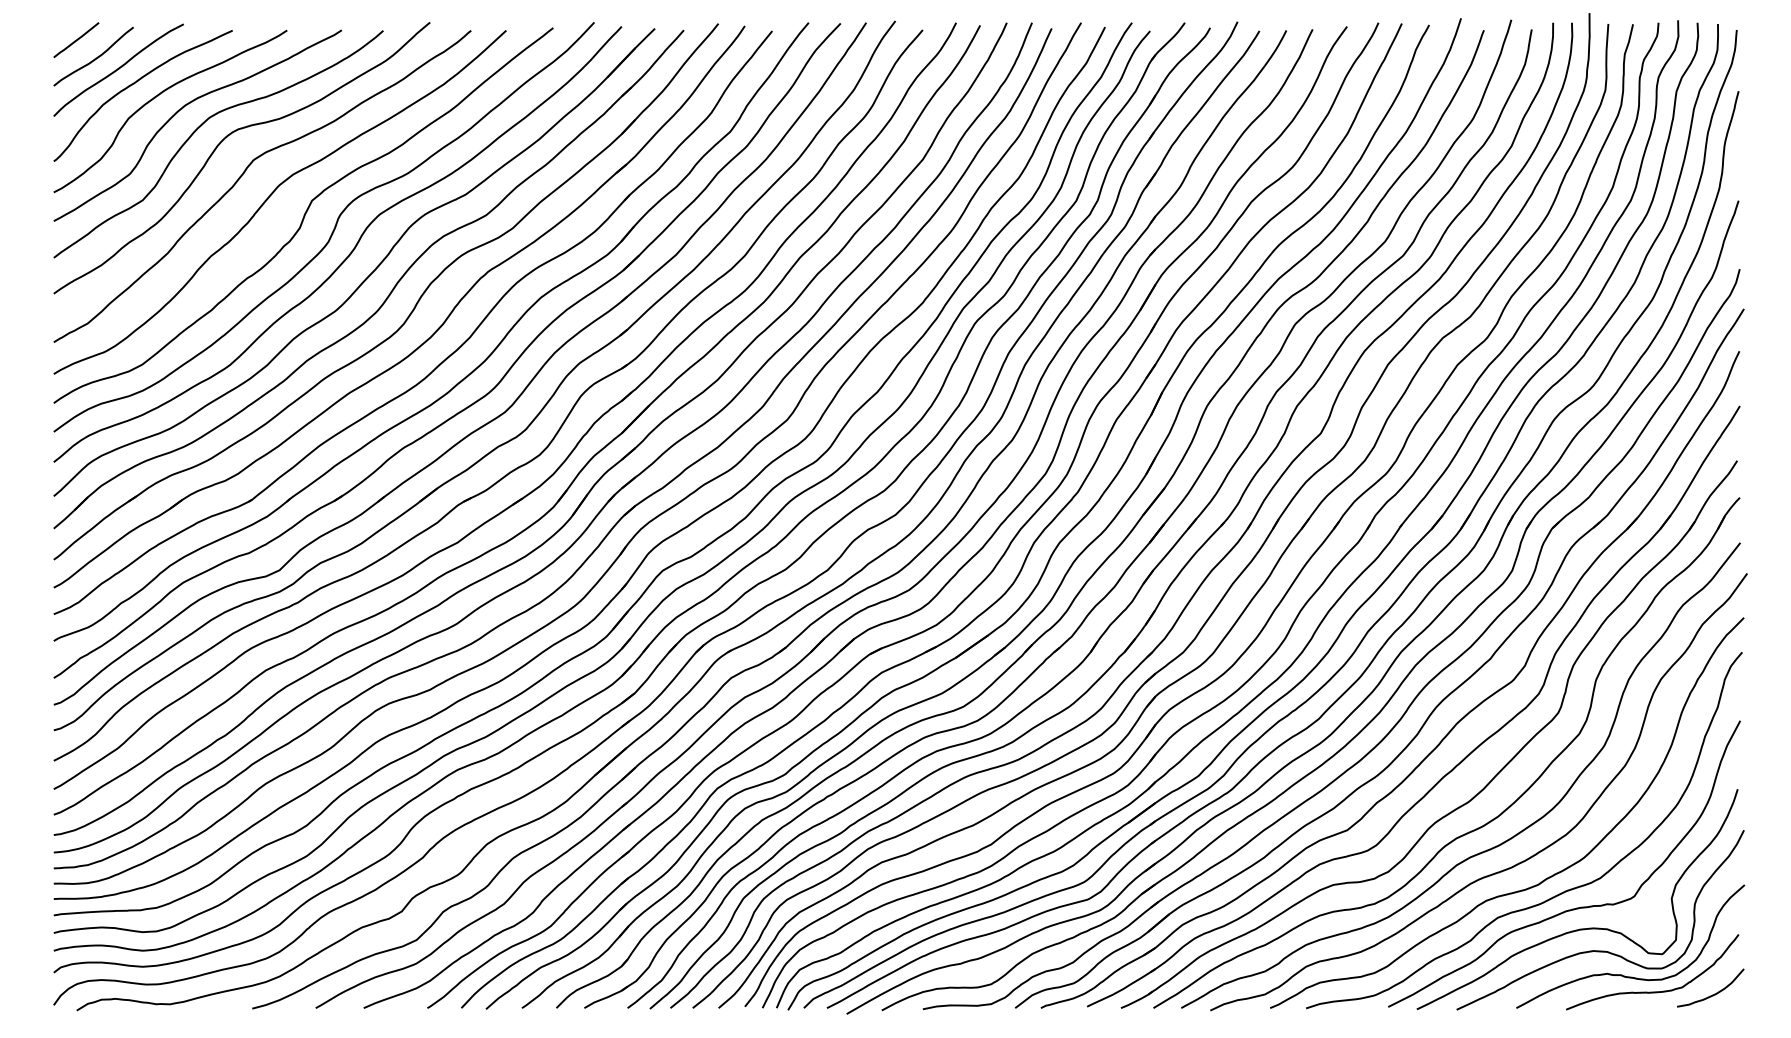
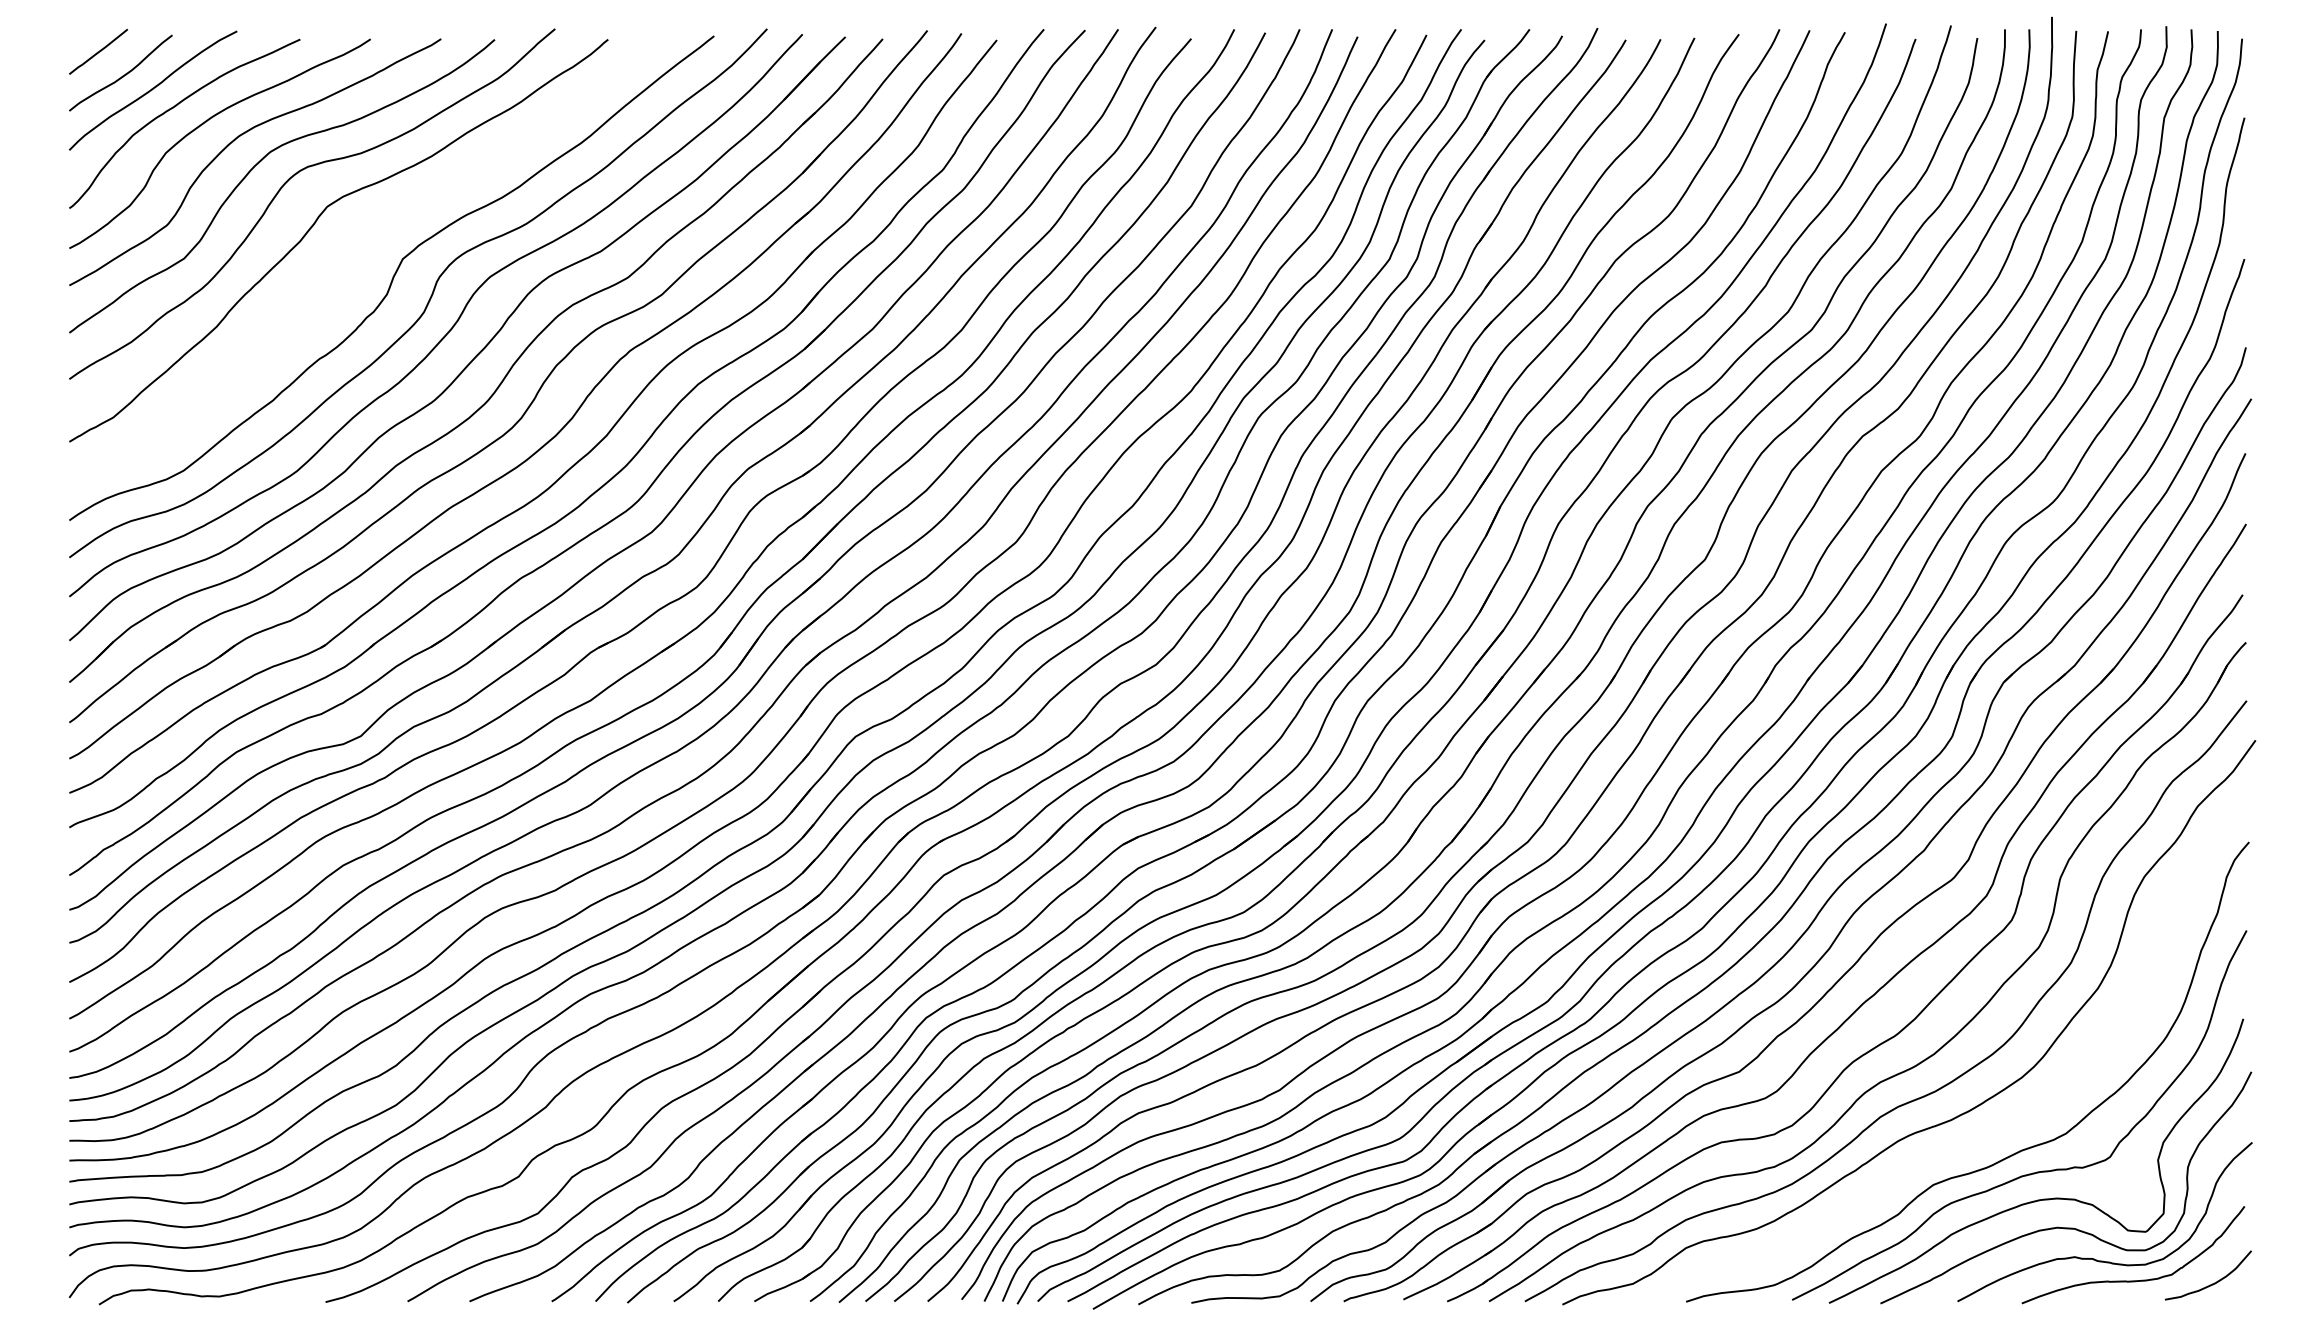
curve: (271, 195) -> (350, 252), removed
curve: (1546, 878) -> (1996, 1133), removed

